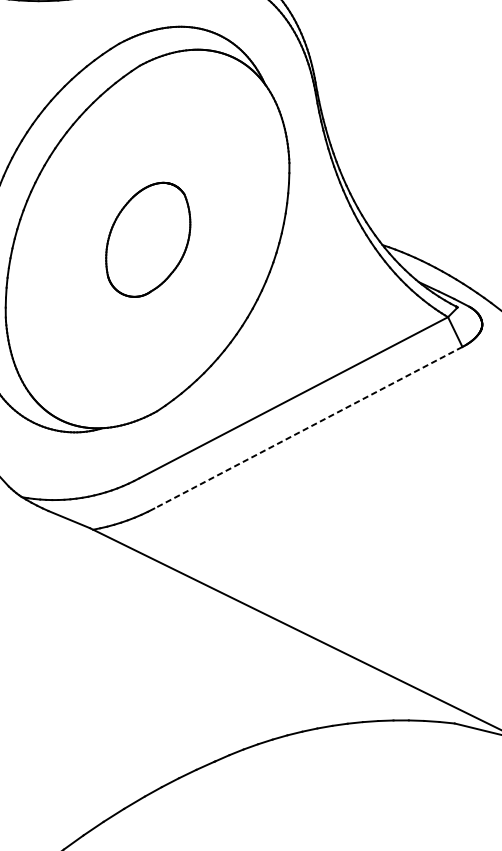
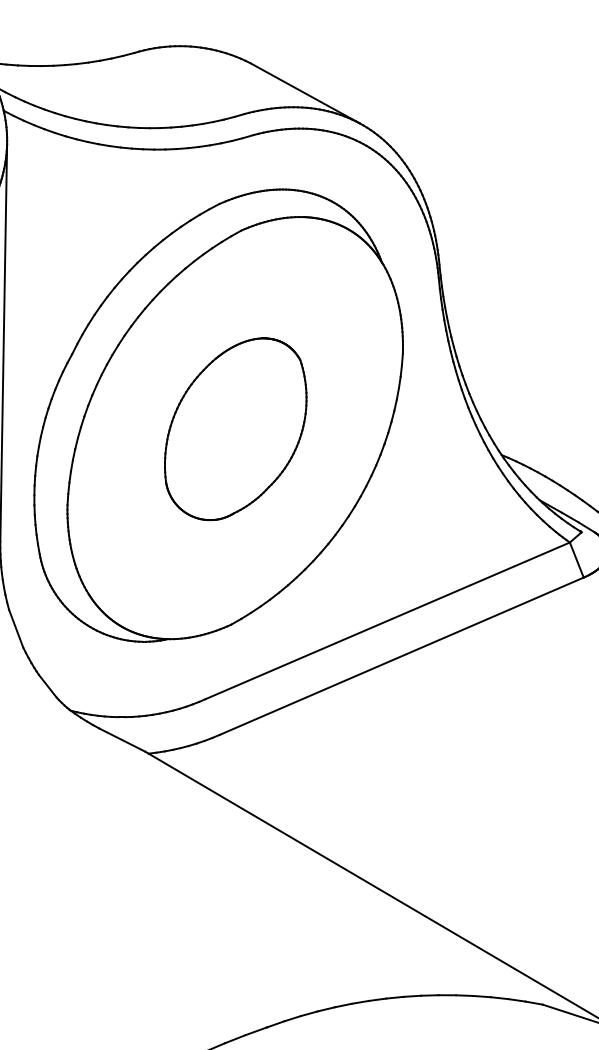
part: (147, 239) -> (235, 428), size x1.43
line: (308, 428) -> (401, 656), dashed -> solid

